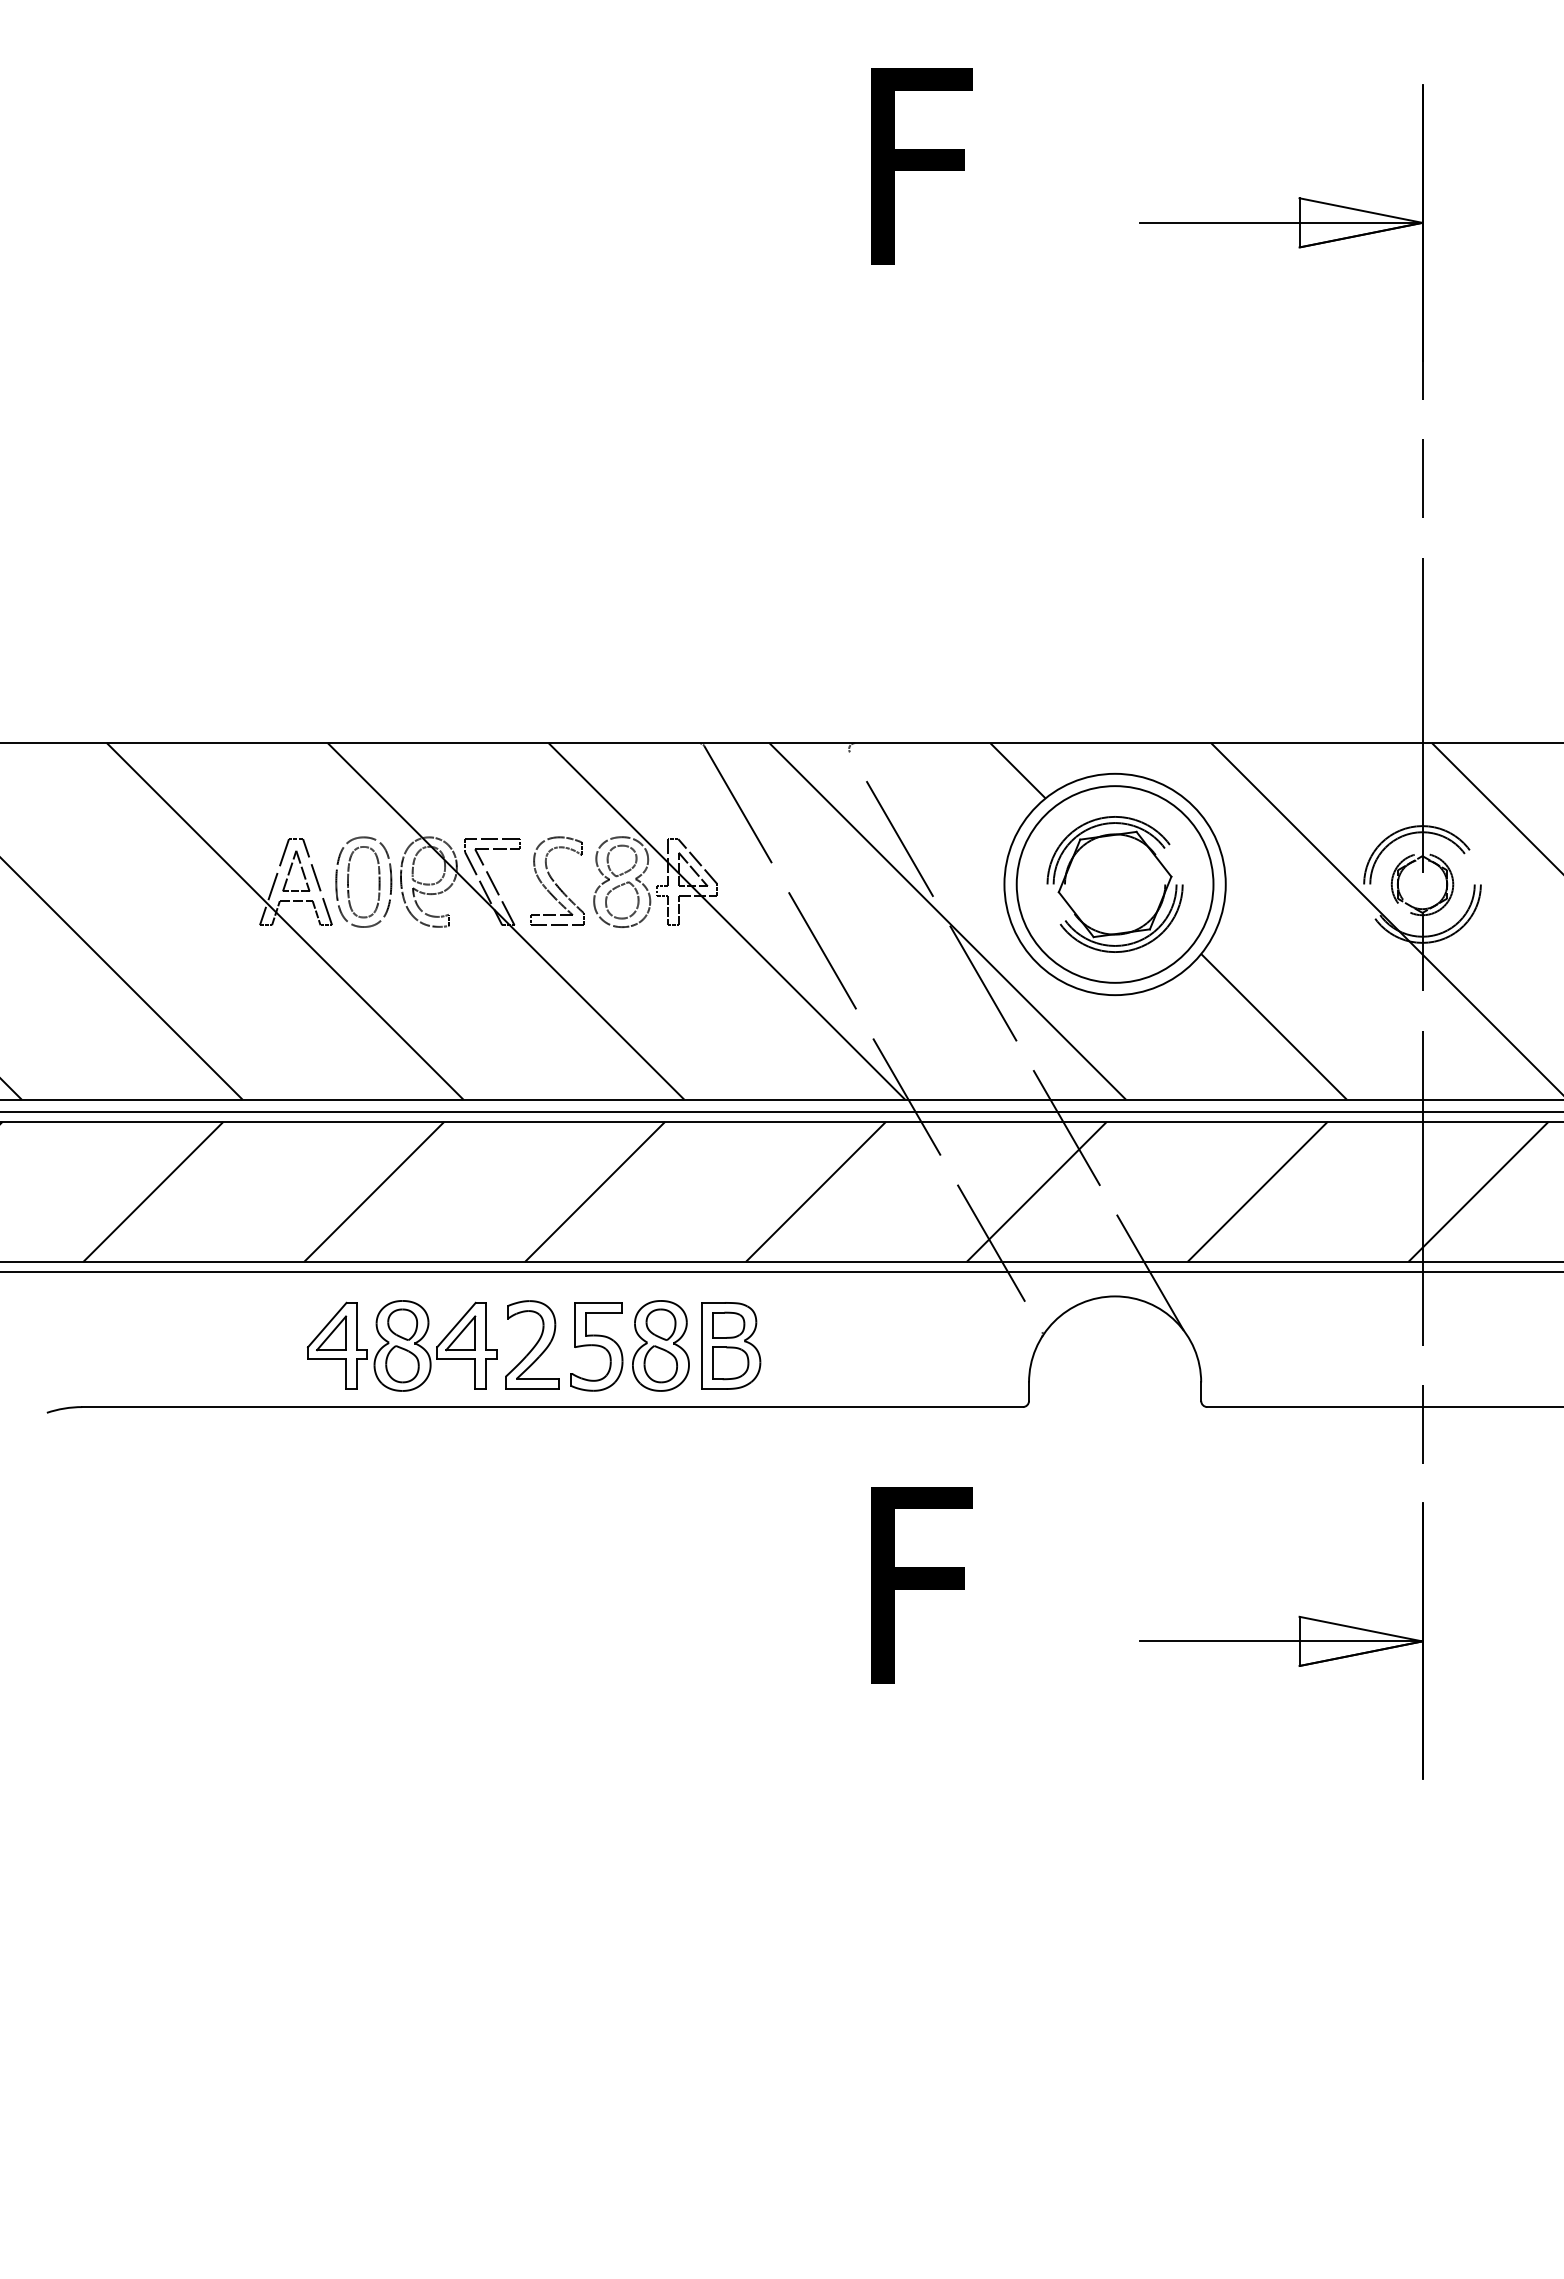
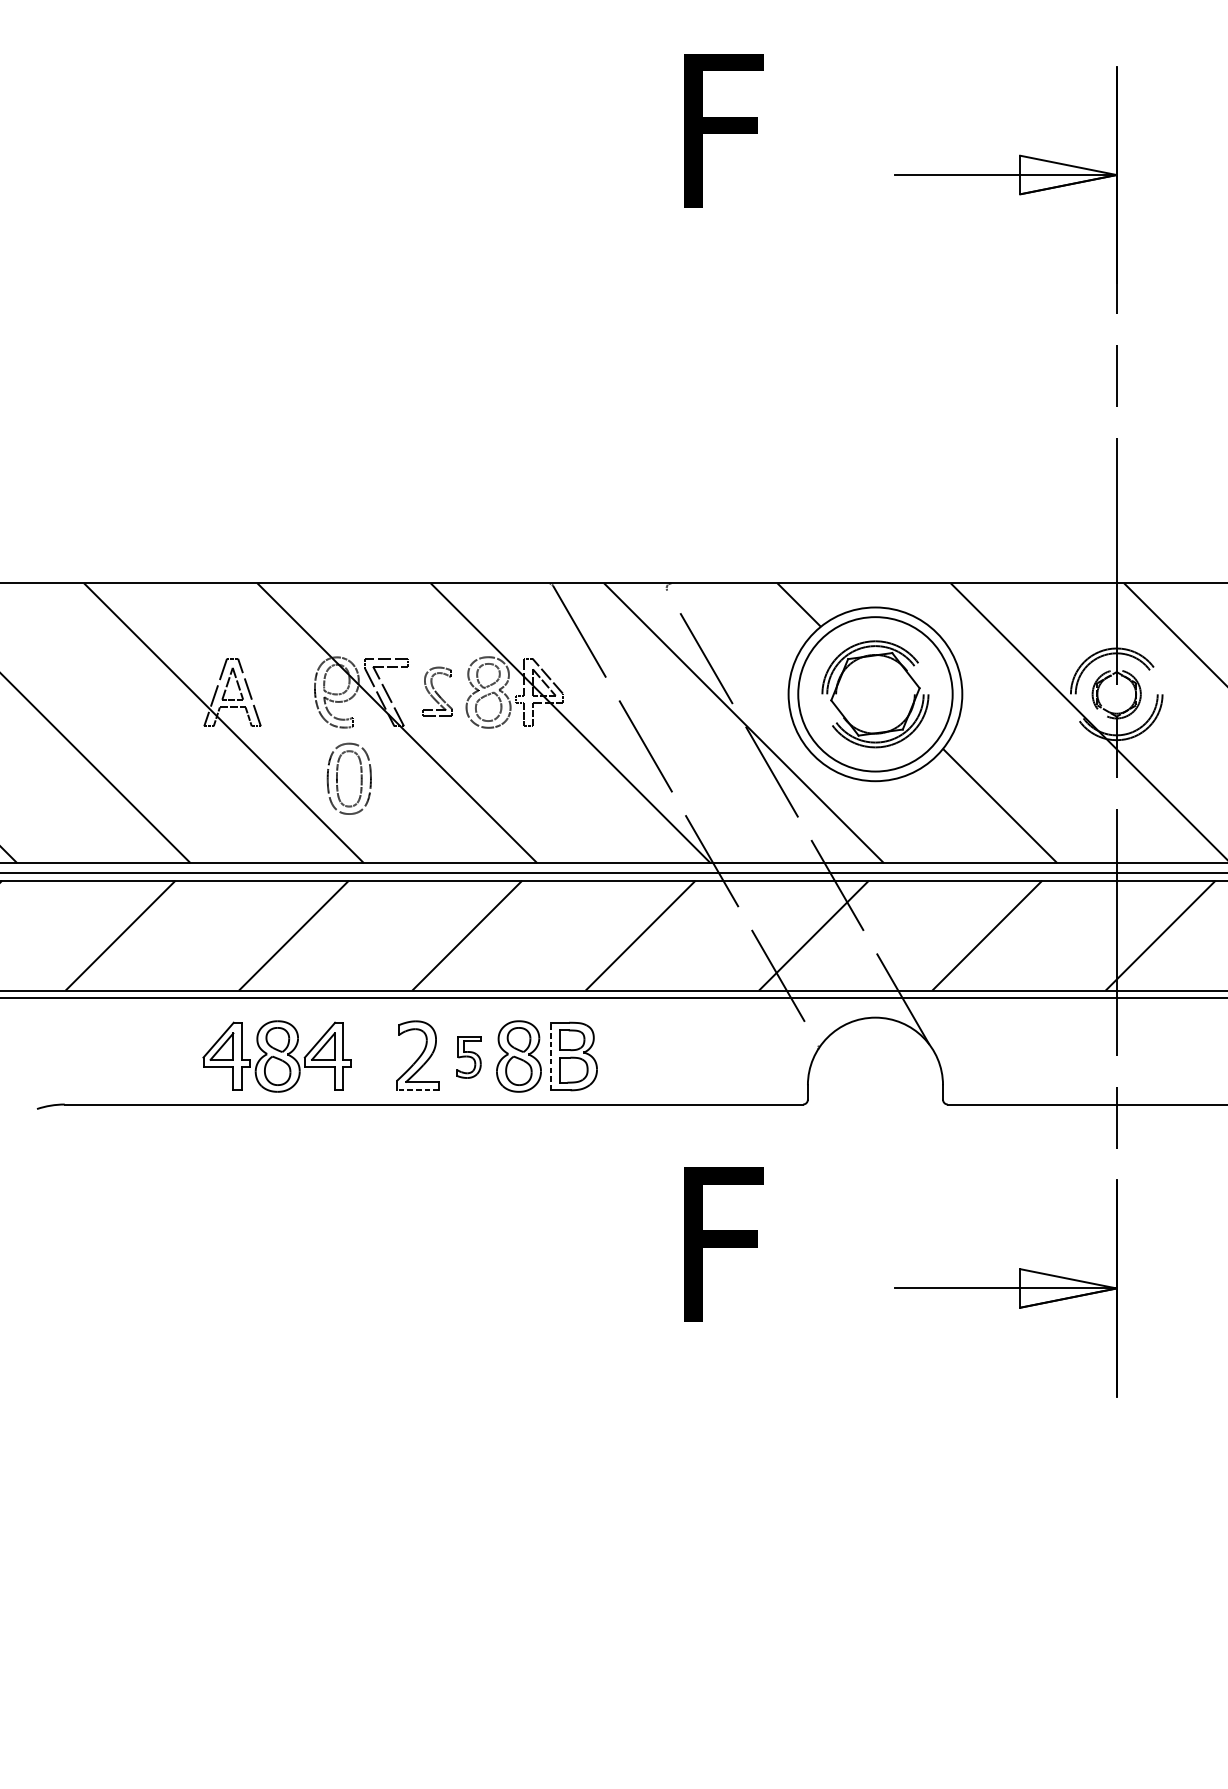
part: (557, 880) -> (437, 691), size x0.7
part: (348, 881) -> (337, 778), moved
part: (401, 1345) -> (276, 1056), moved
line: (701, 1345) -> (550, 1056), solid -> dashed
part: (596, 1346) -> (468, 1056), size x0.6
line: (532, 1388) -> (418, 1089), solid -> dashed

